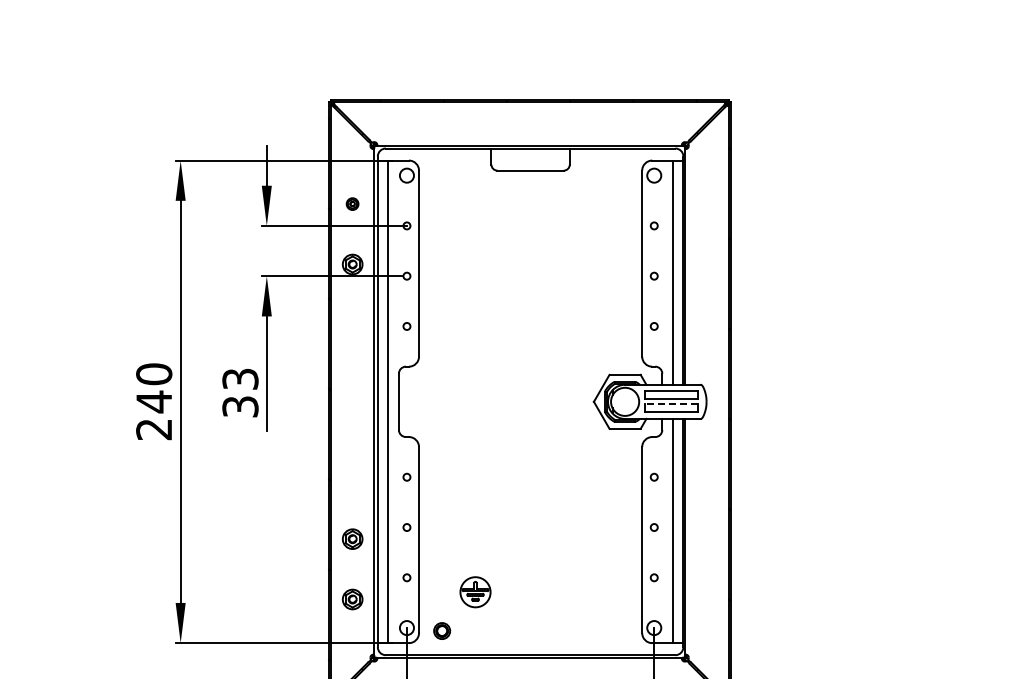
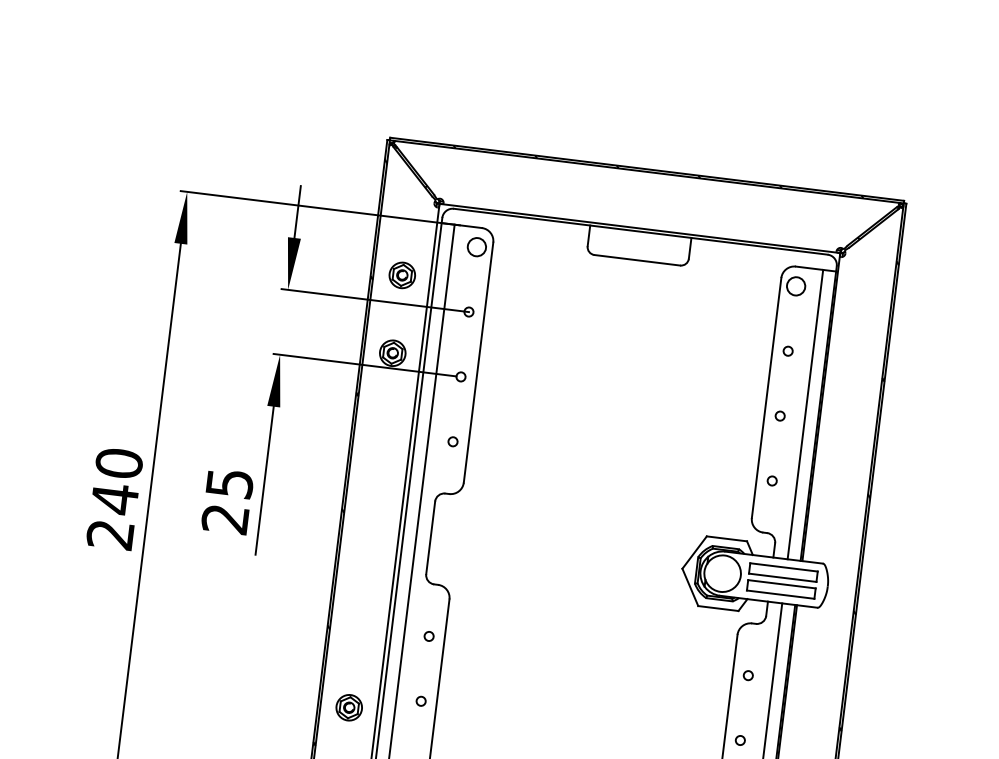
part: (352, 203) -> (402, 274), size x1.67
text: (240, 392) -> (227, 500), 33 -> 25
line: (670, 404) -> (780, 584), dashed -> solid

